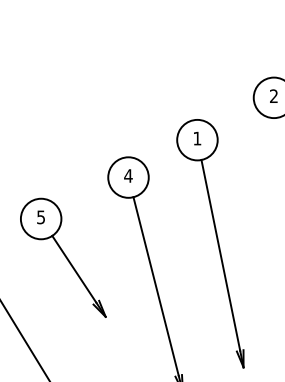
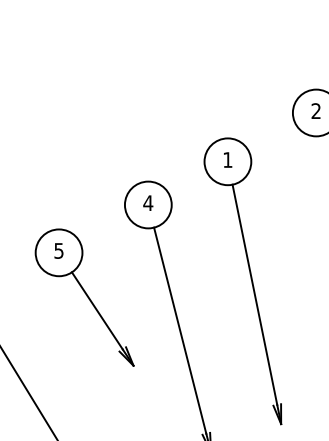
part: (63, 257) -> (84, 297), moved

